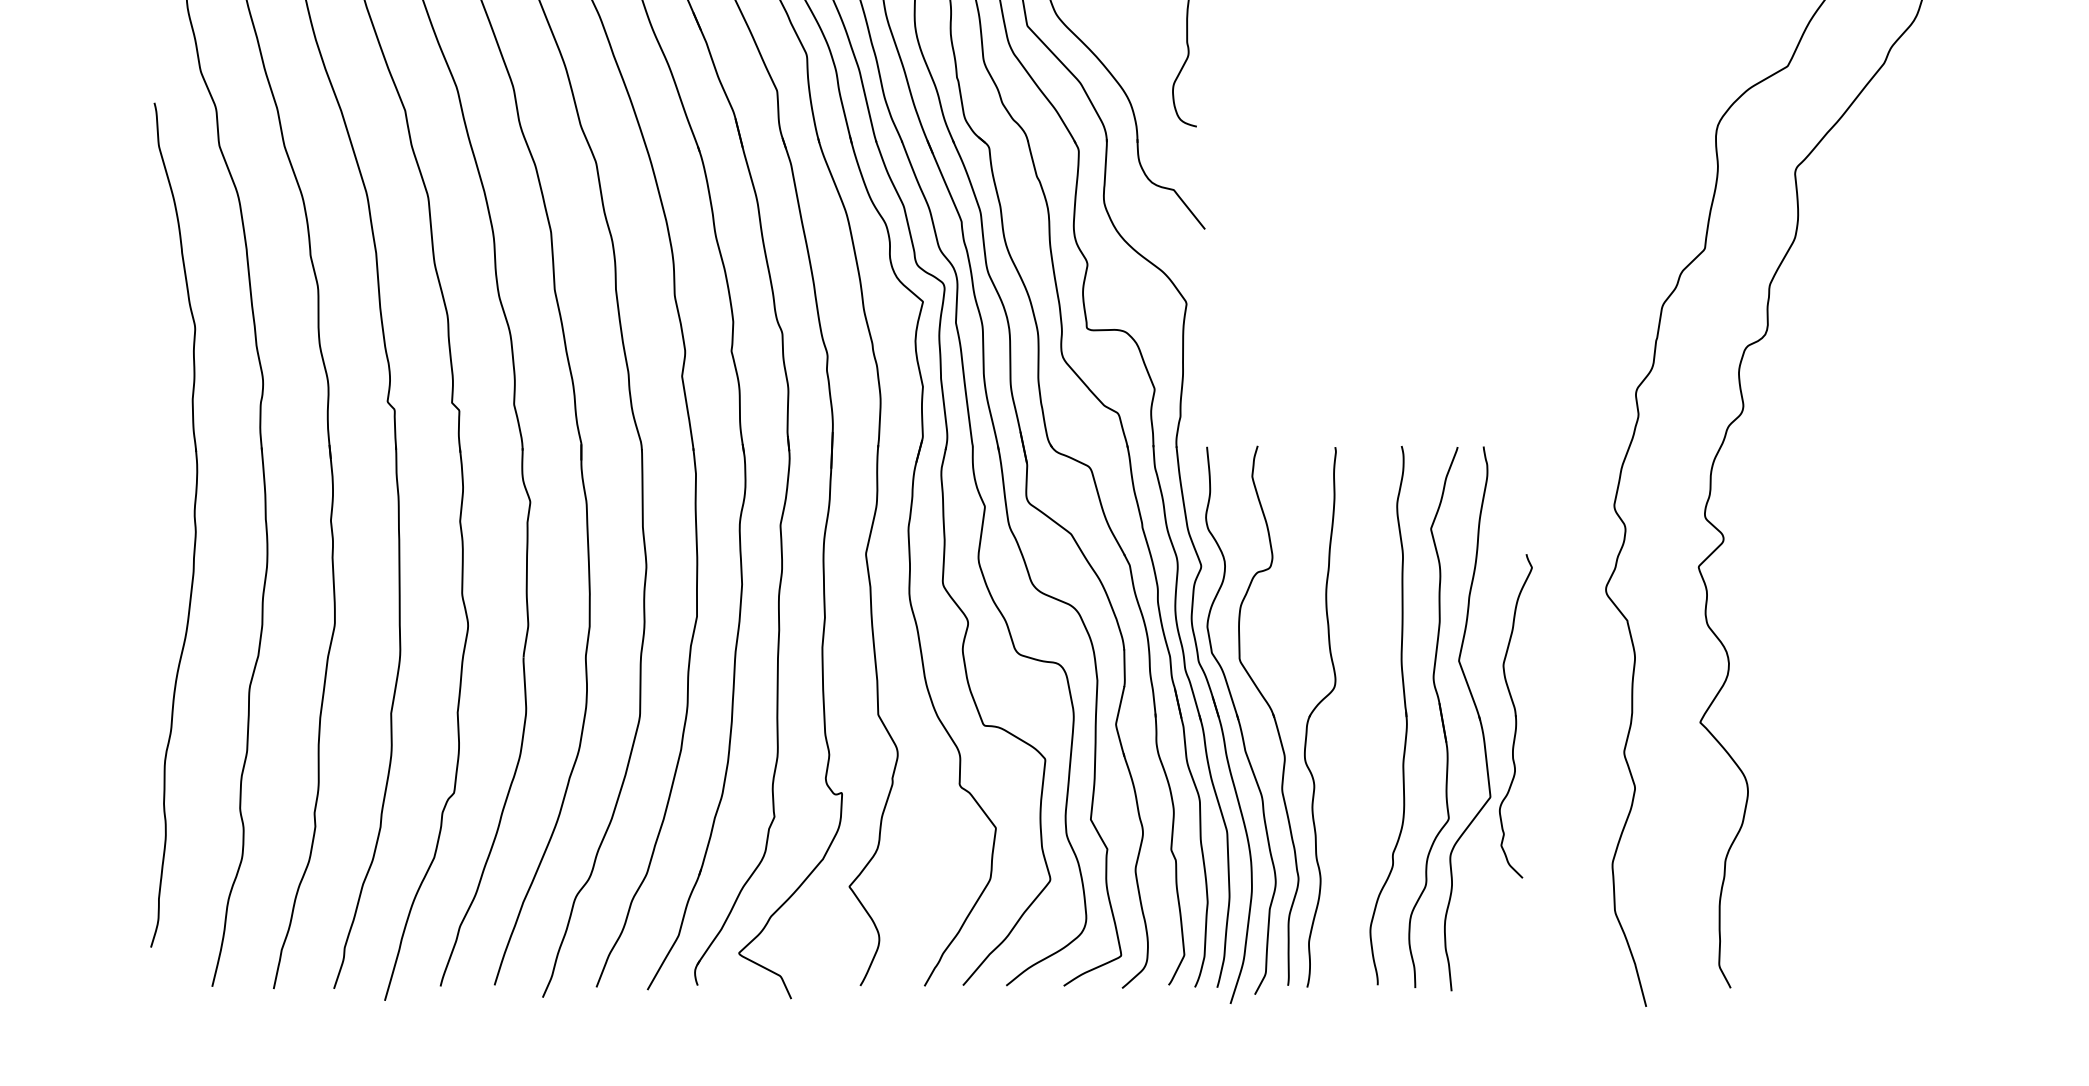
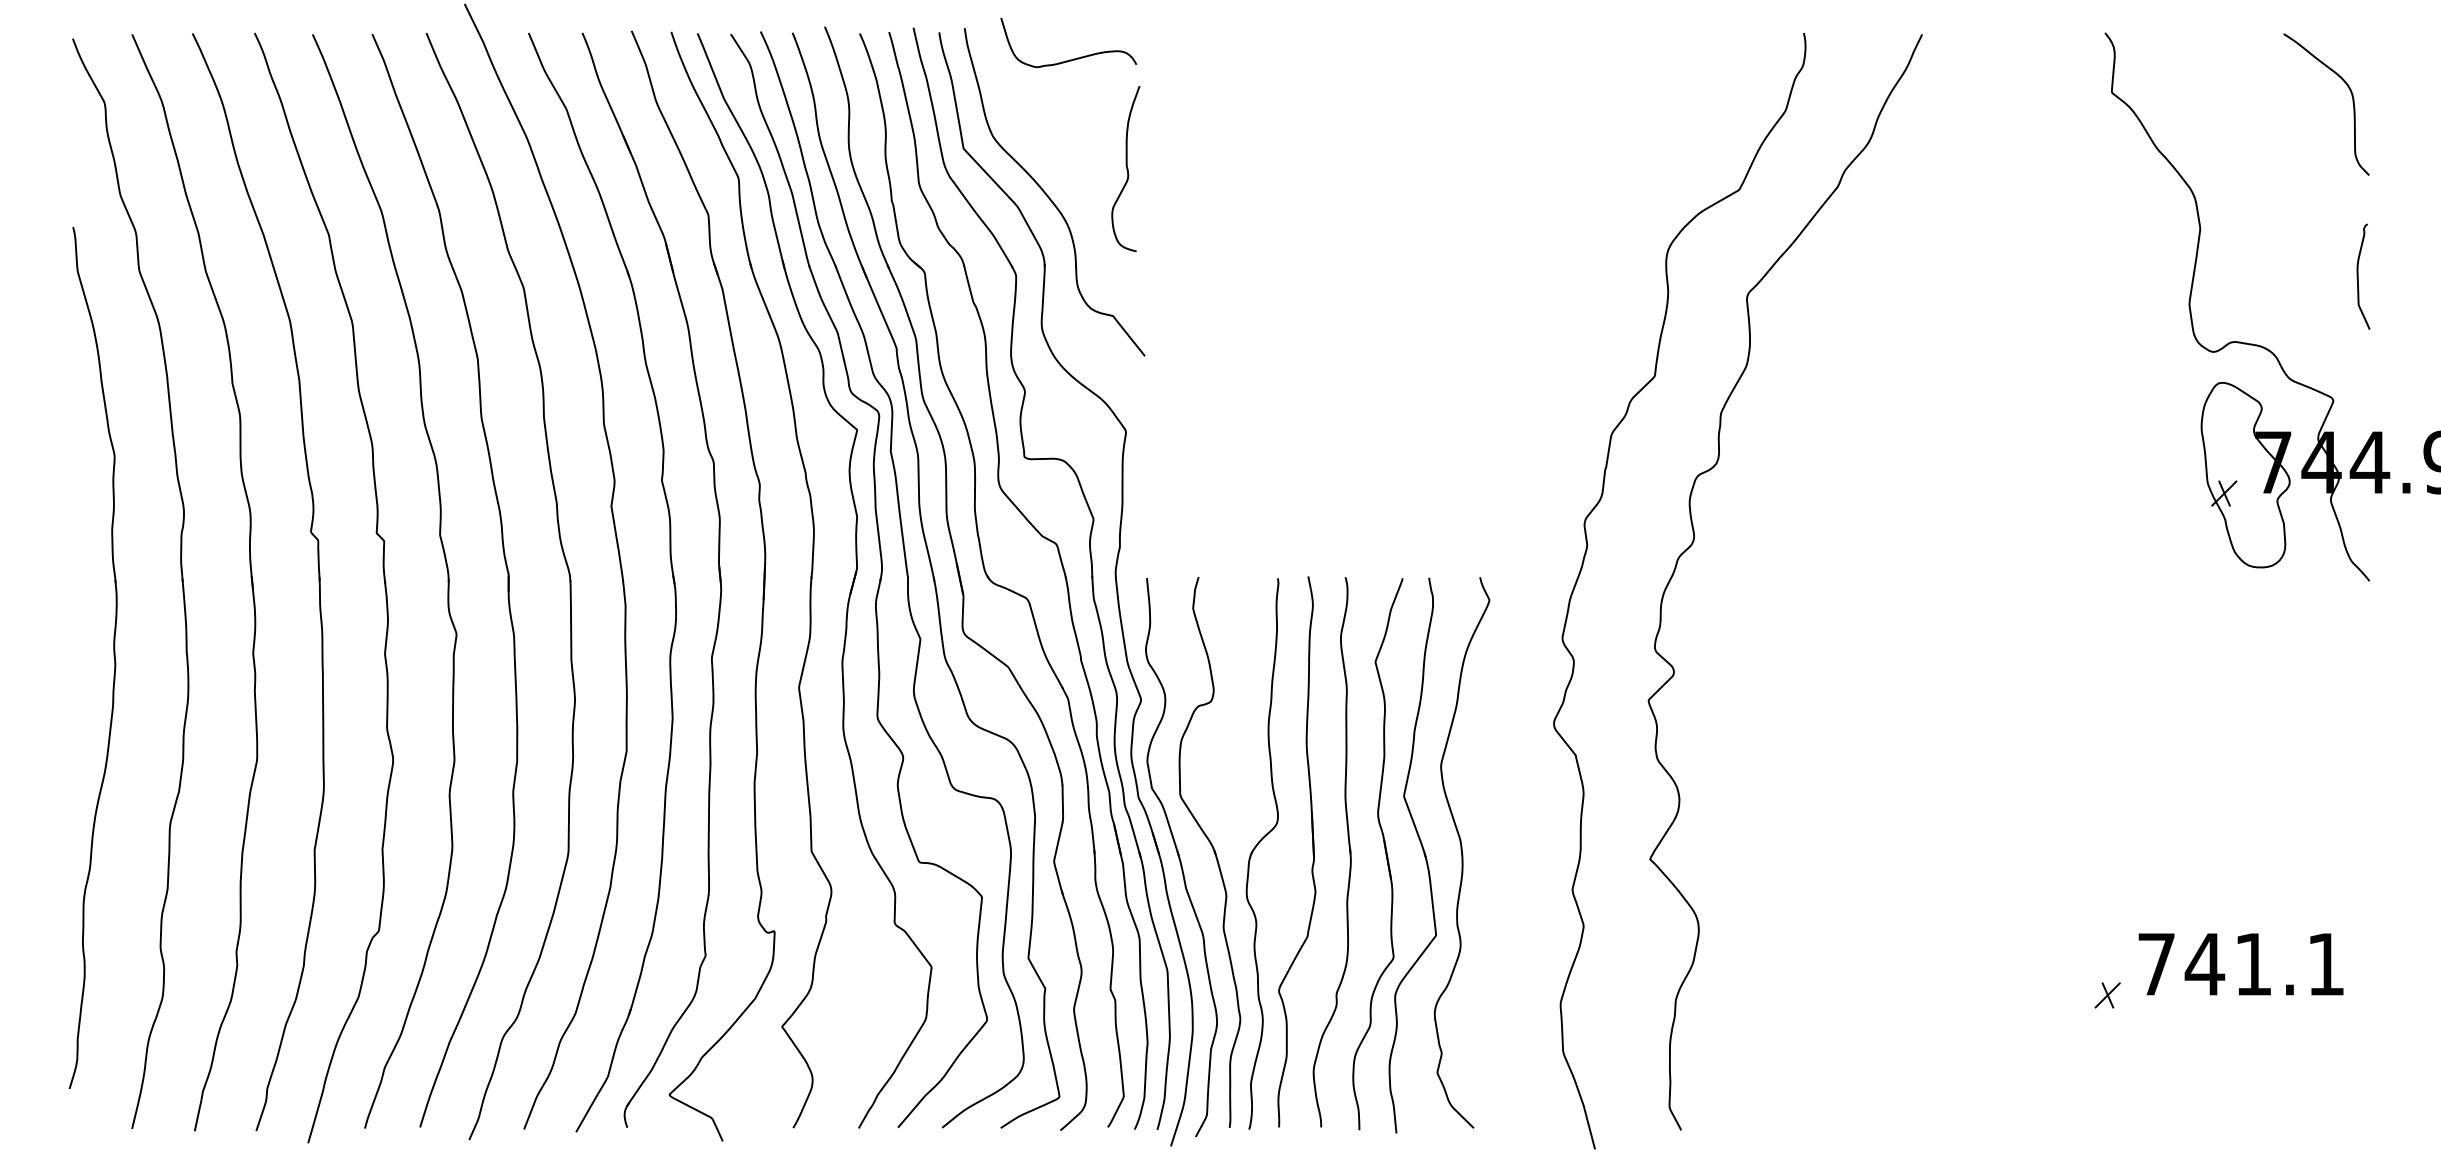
part: (1369, 714) -> (1312, 851), added
part: (1515, 715) -> (1461, 852), size x1.67

